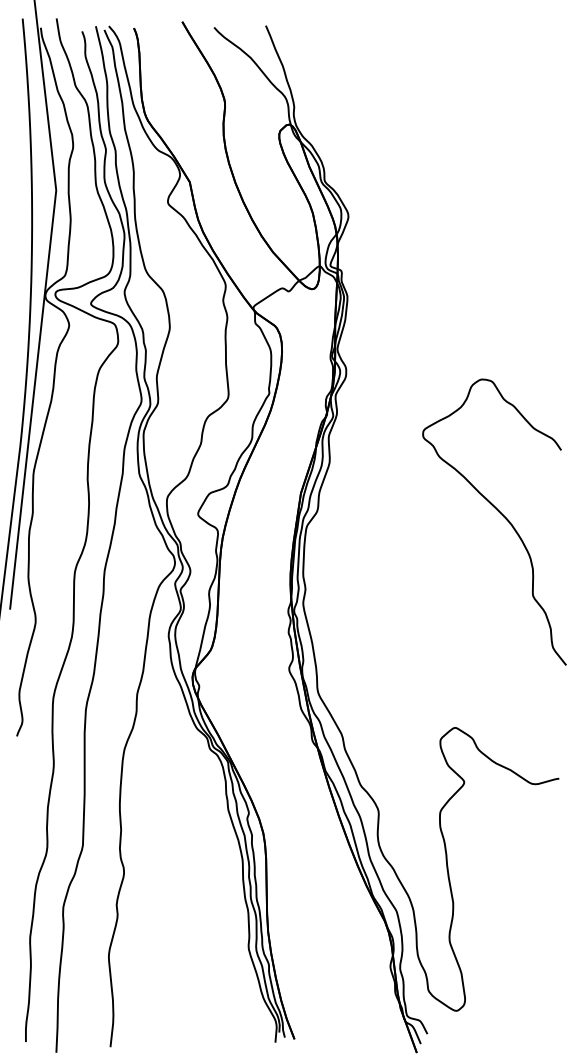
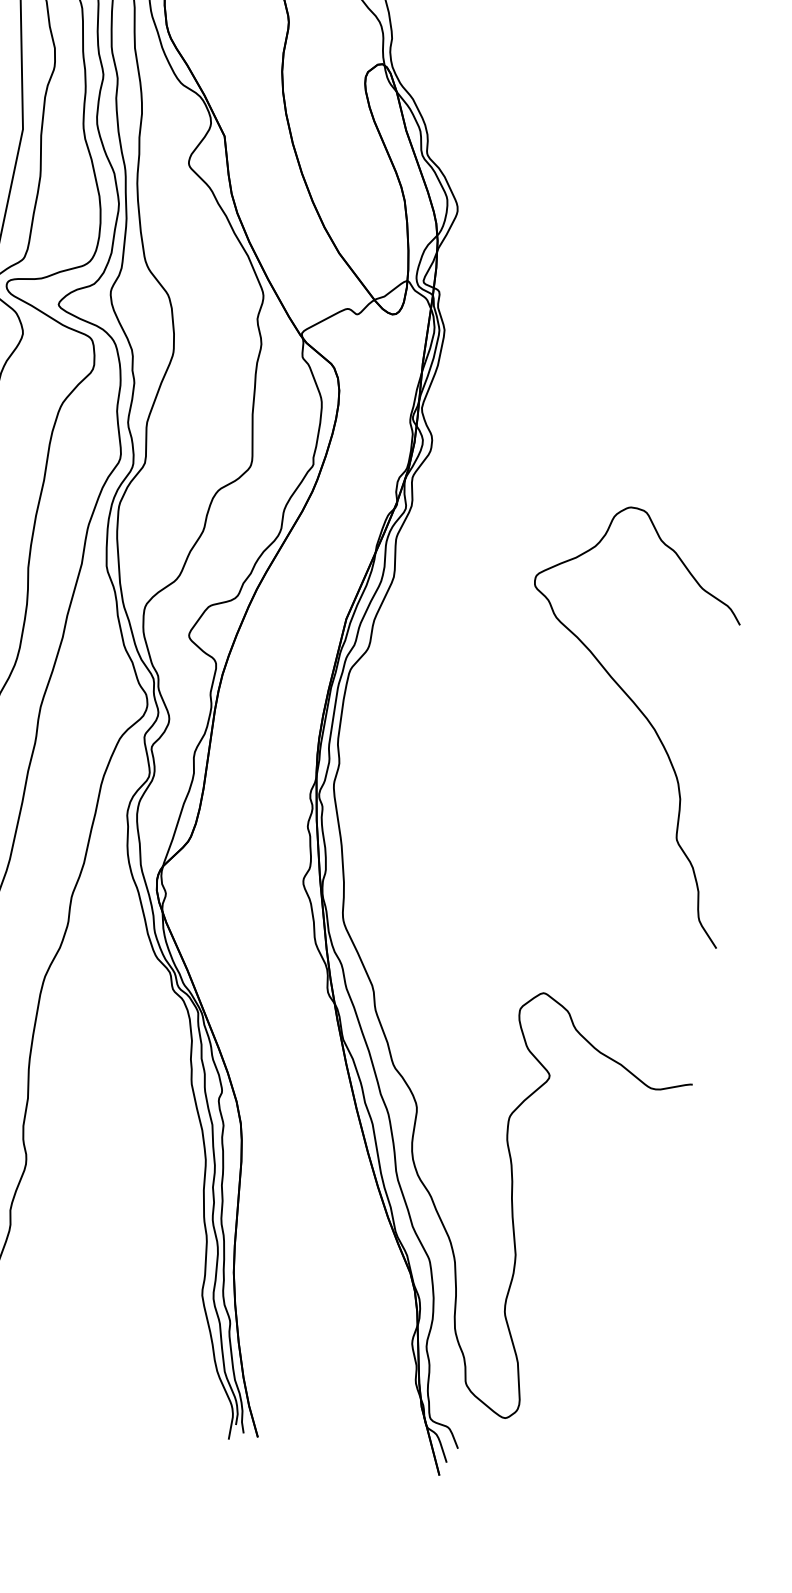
curve: (500, 514) -> (639, 712), moved

